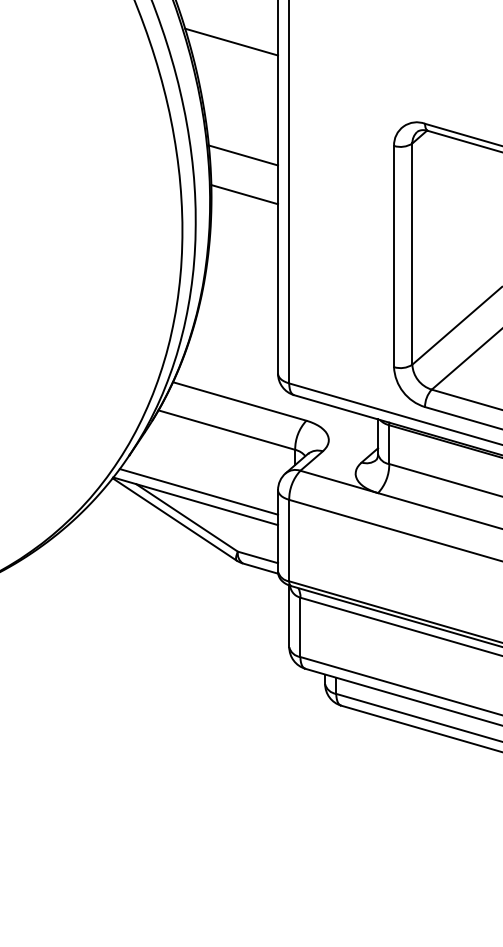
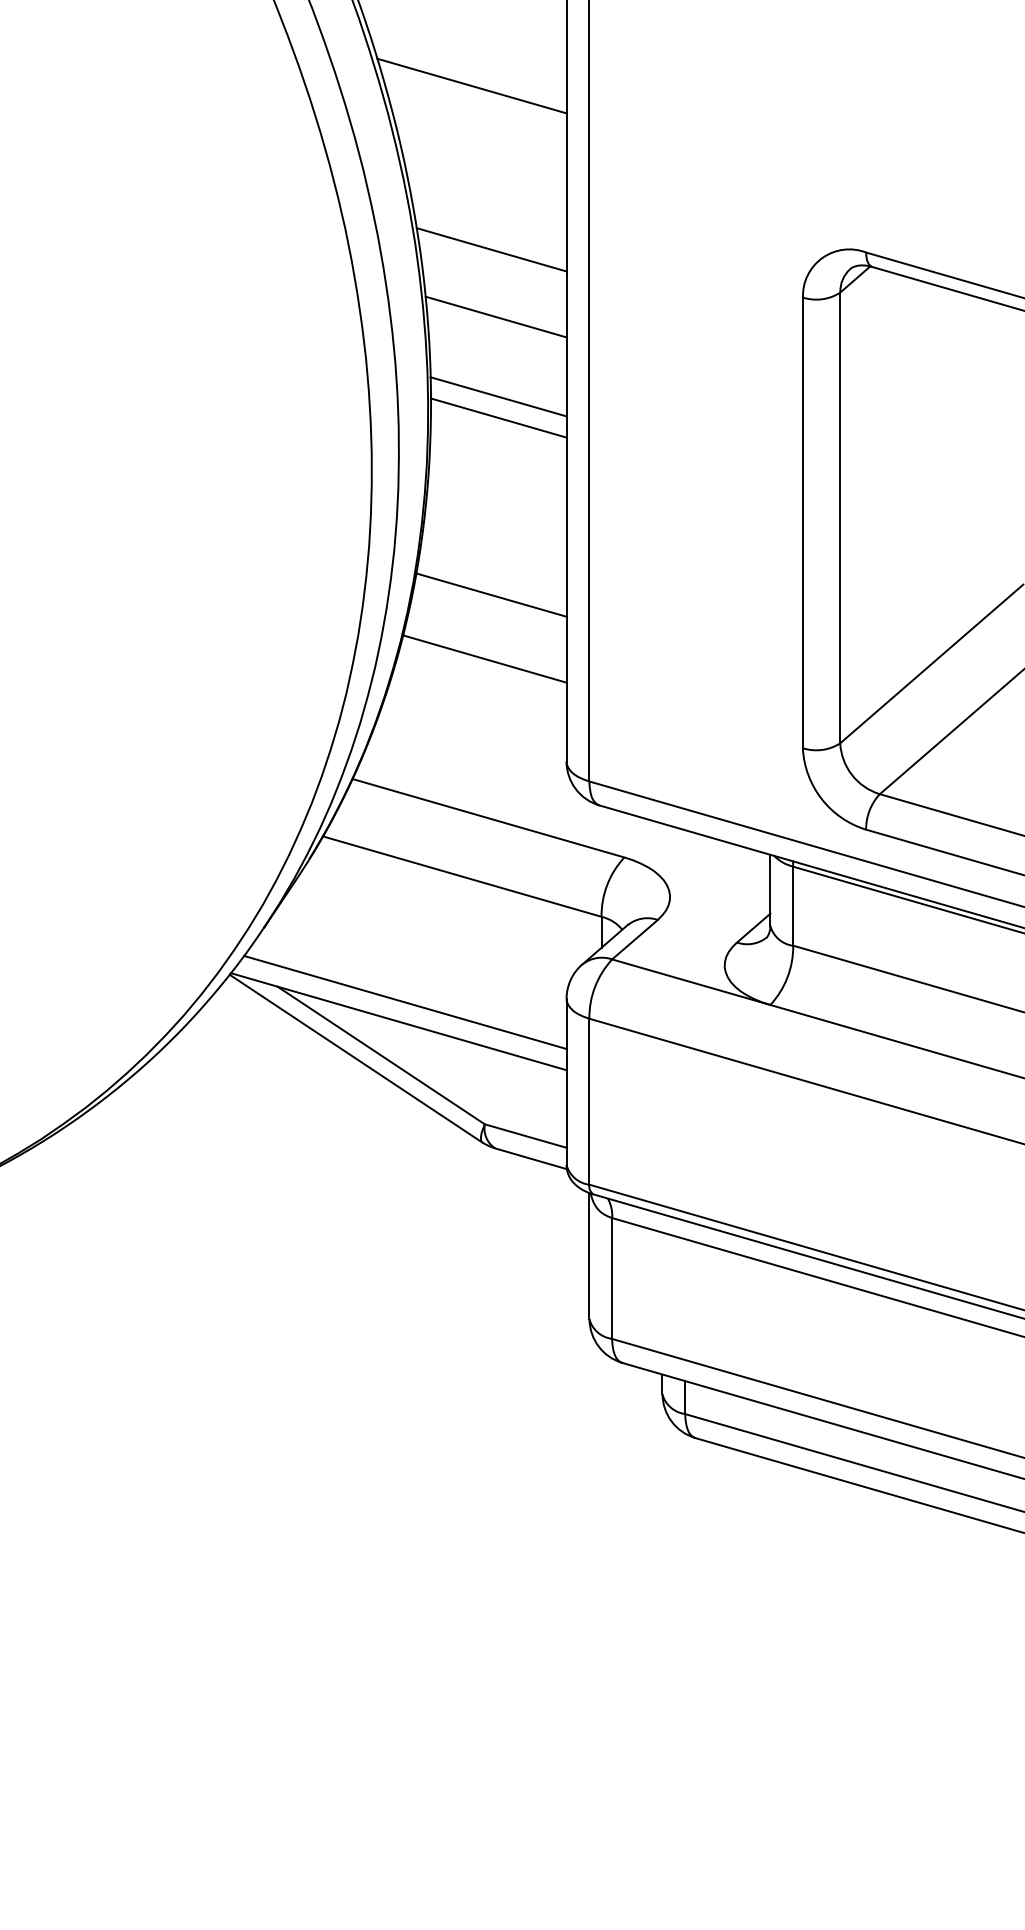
line: (241, 122) -> (492, 249), added
line: (244, 204) -> (498, 416), added
line: (241, 291) -> (492, 594), added
line: (237, 322) -> (483, 657), added

